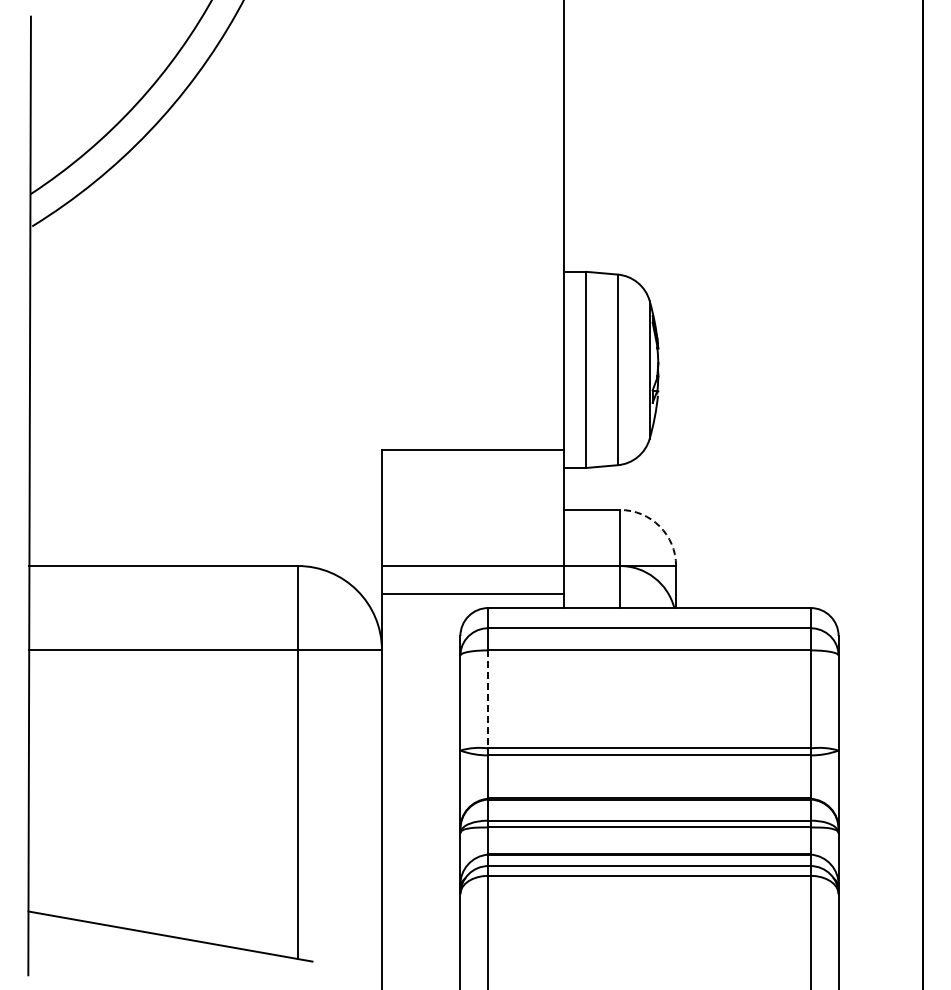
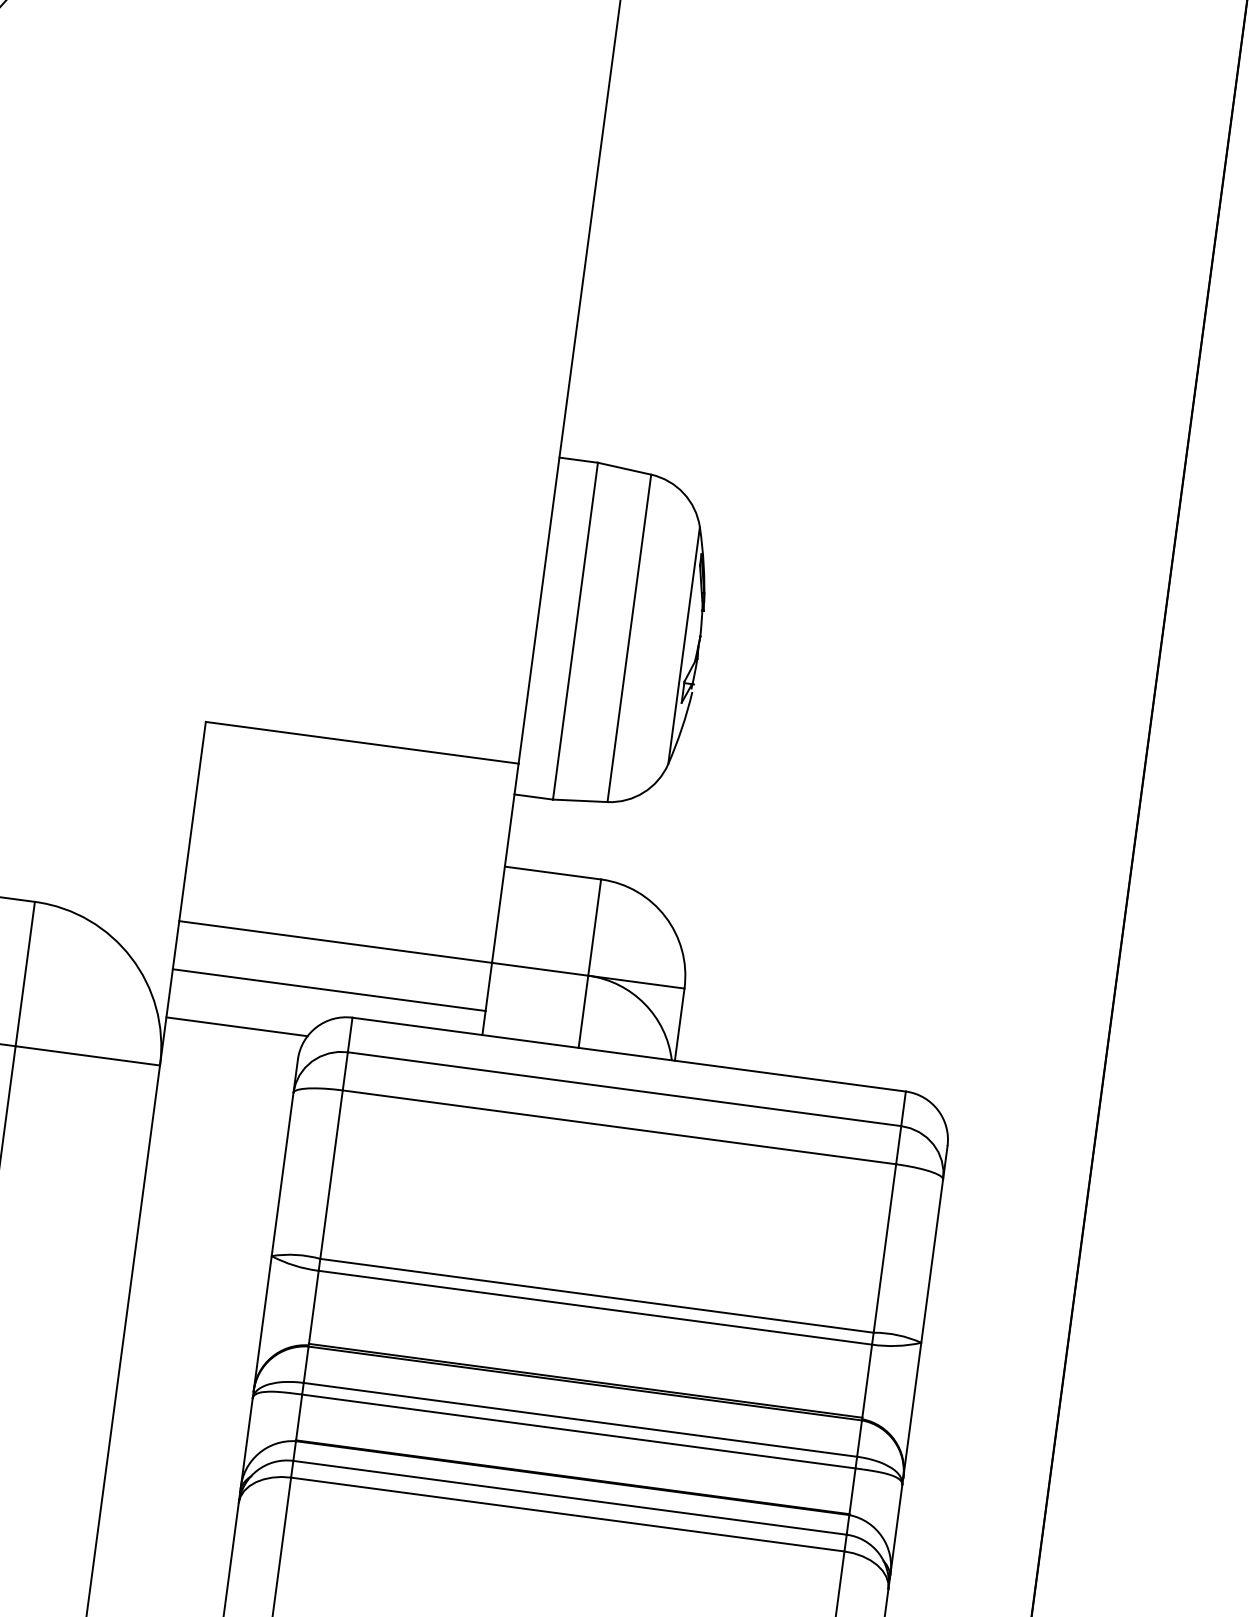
arc: (659, 526) -> (665, 916), dashed -> solid
line: (422, 622) -> (235, 1027), added
line: (488, 699) -> (331, 1174), dashed -> solid

